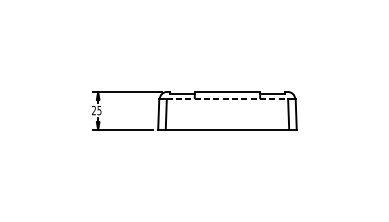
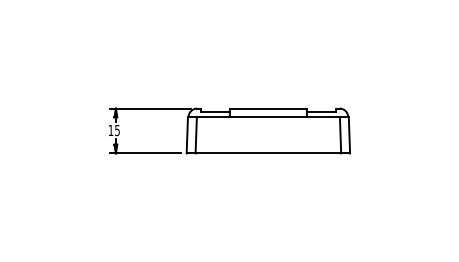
line: (227, 99) -> (268, 117), dashed -> solid
text: (93, 109) -> (110, 129), 25 -> 15

